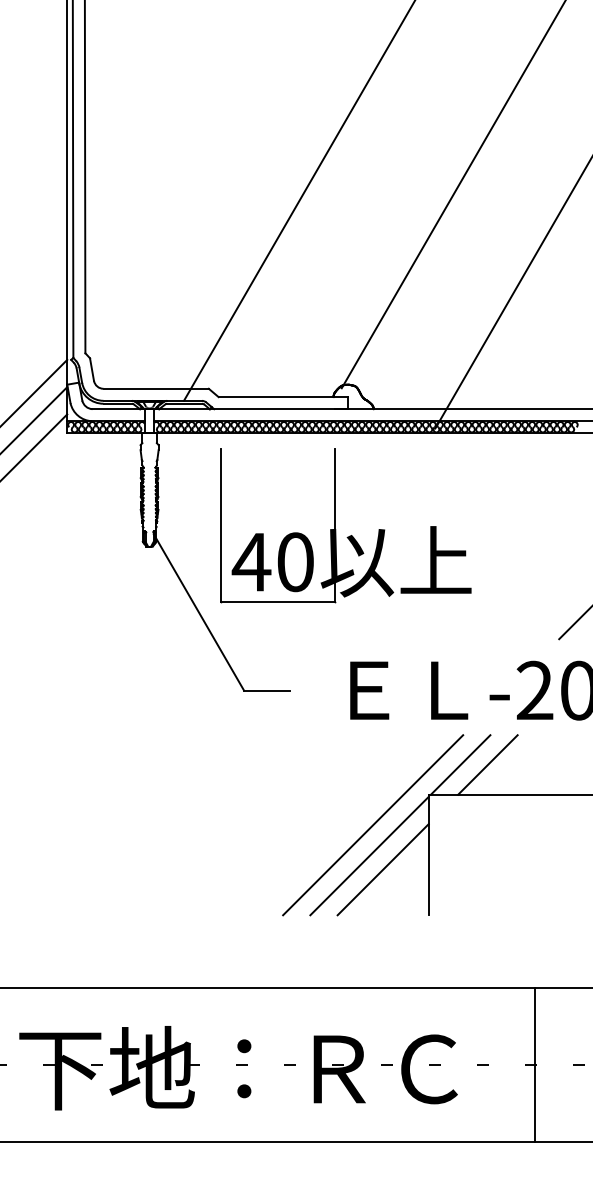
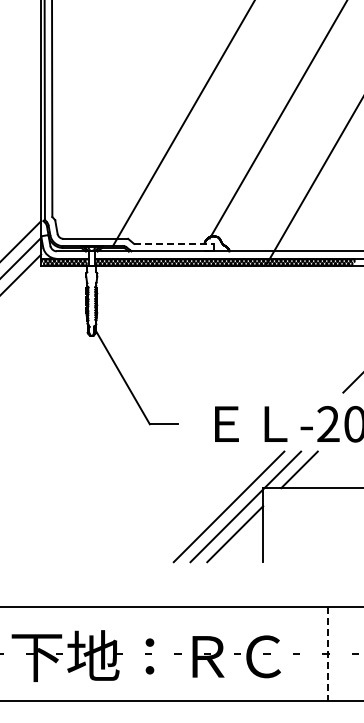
line: (282, 396) -> (173, 243), solid -> dashed
part: (346, 526) -> (212, 323), removed
line: (535, 1065) -> (328, 654), solid -> dashed

